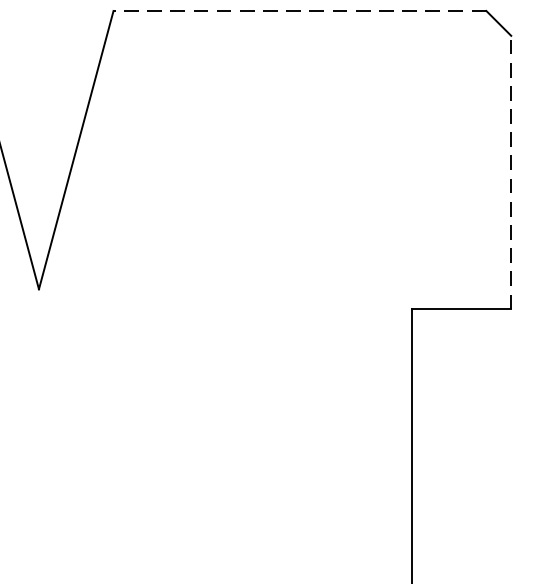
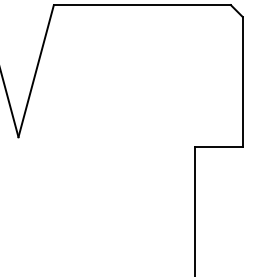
line: (298, 11) -> (141, 5), dashed -> solid
line: (510, 171) -> (242, 81), dashed -> solid

